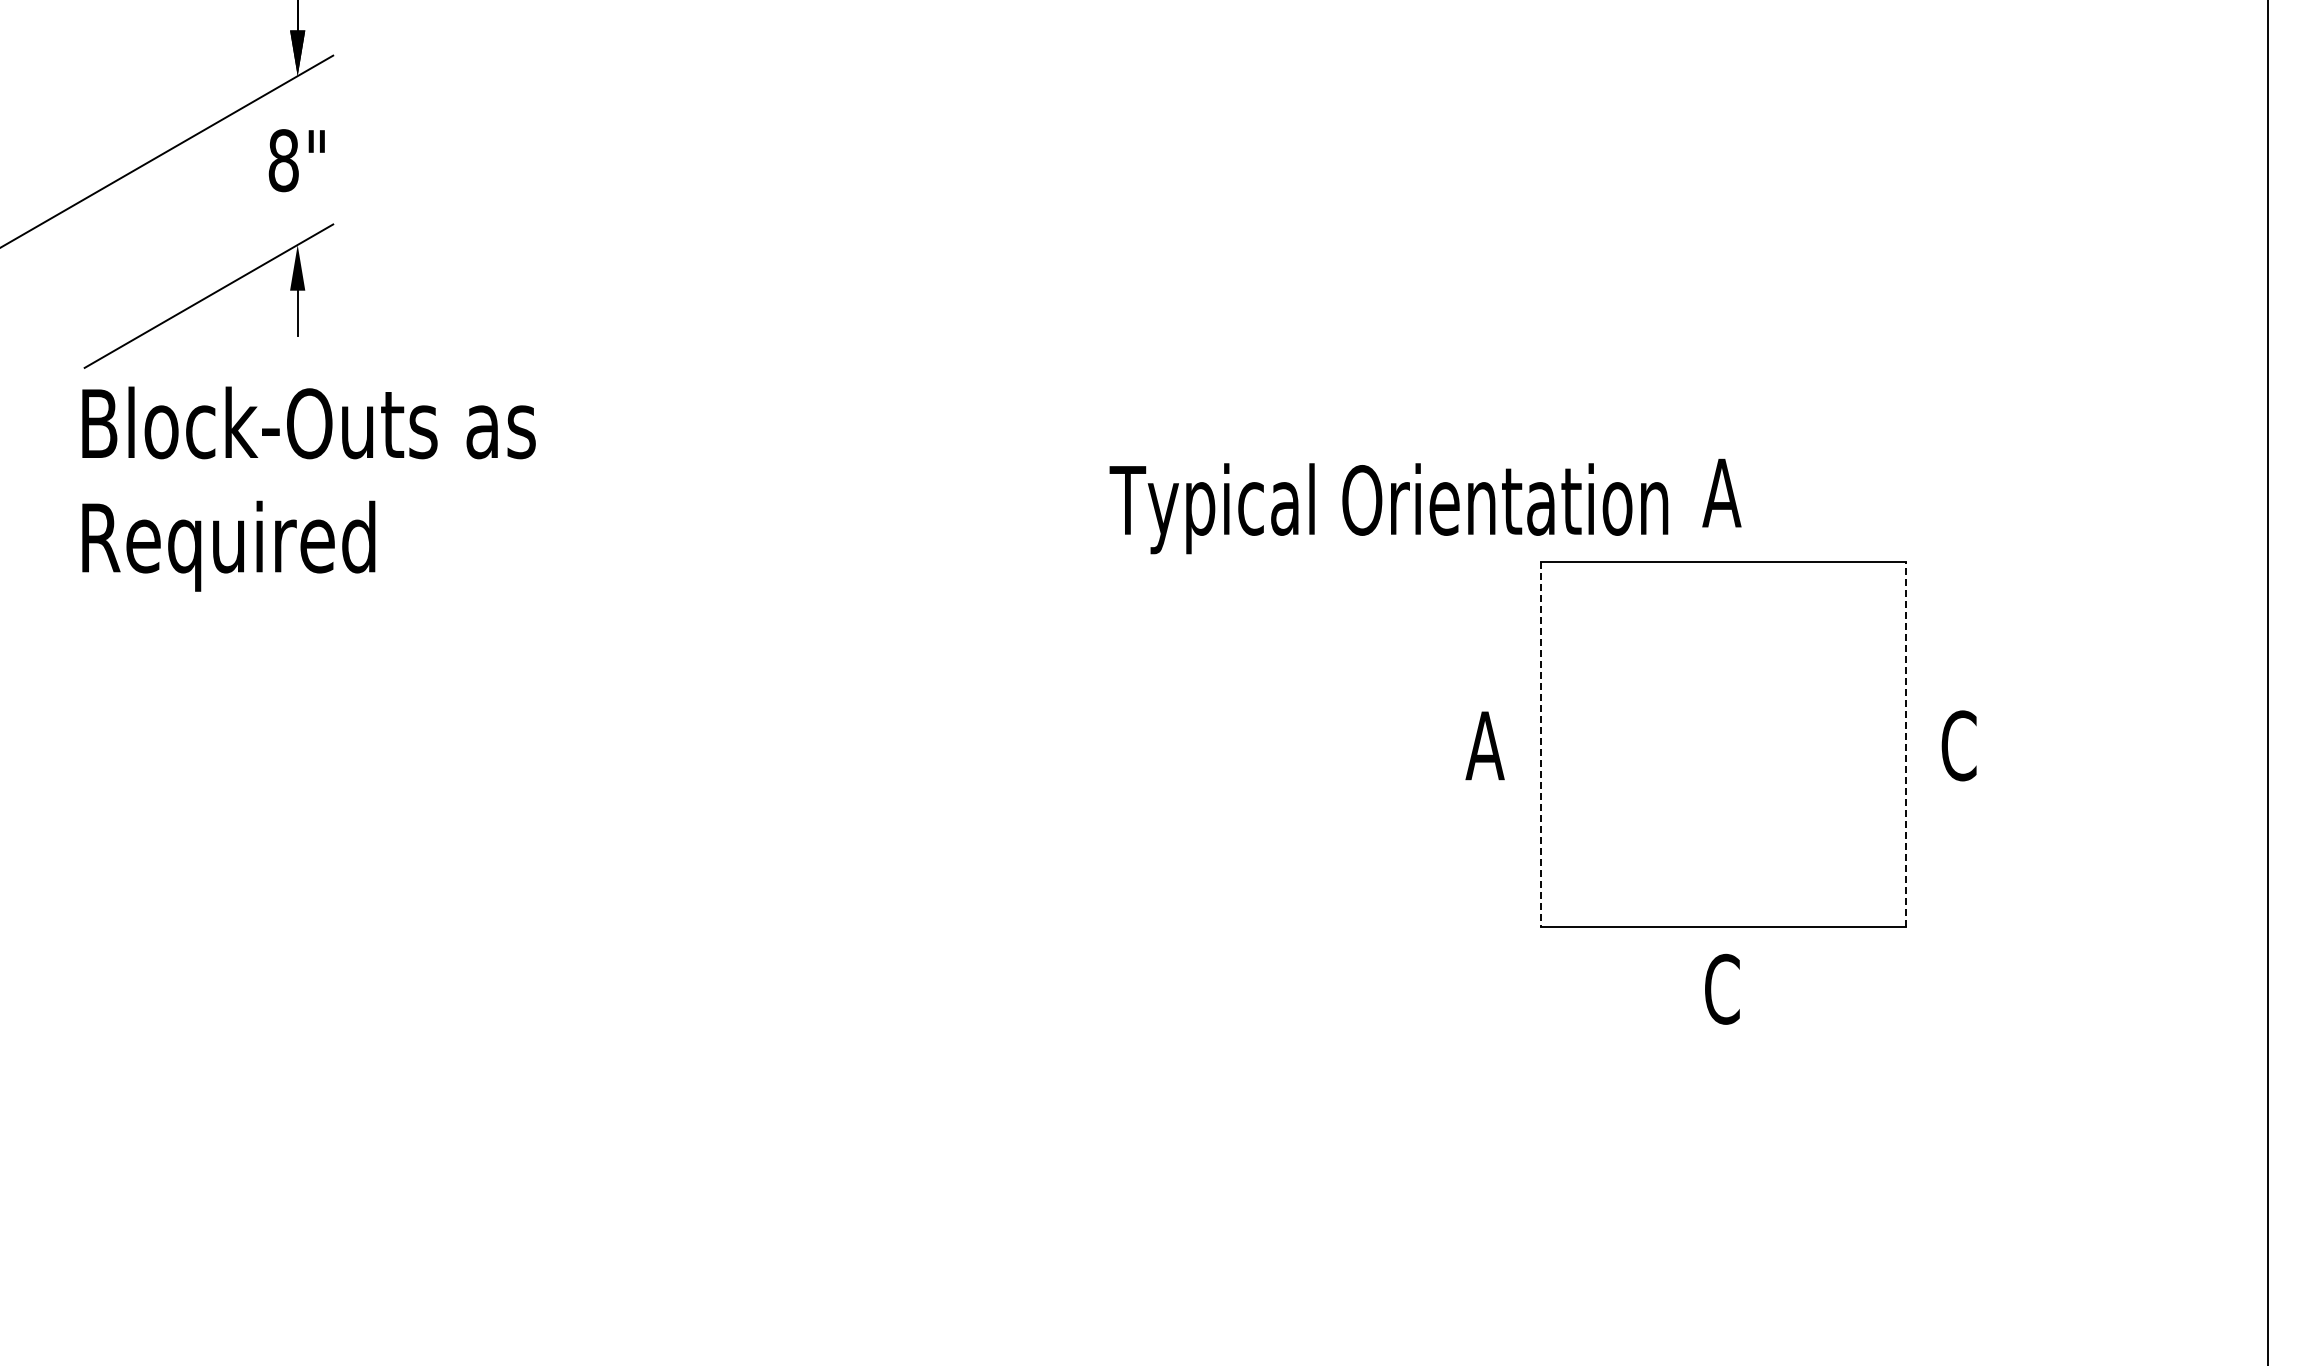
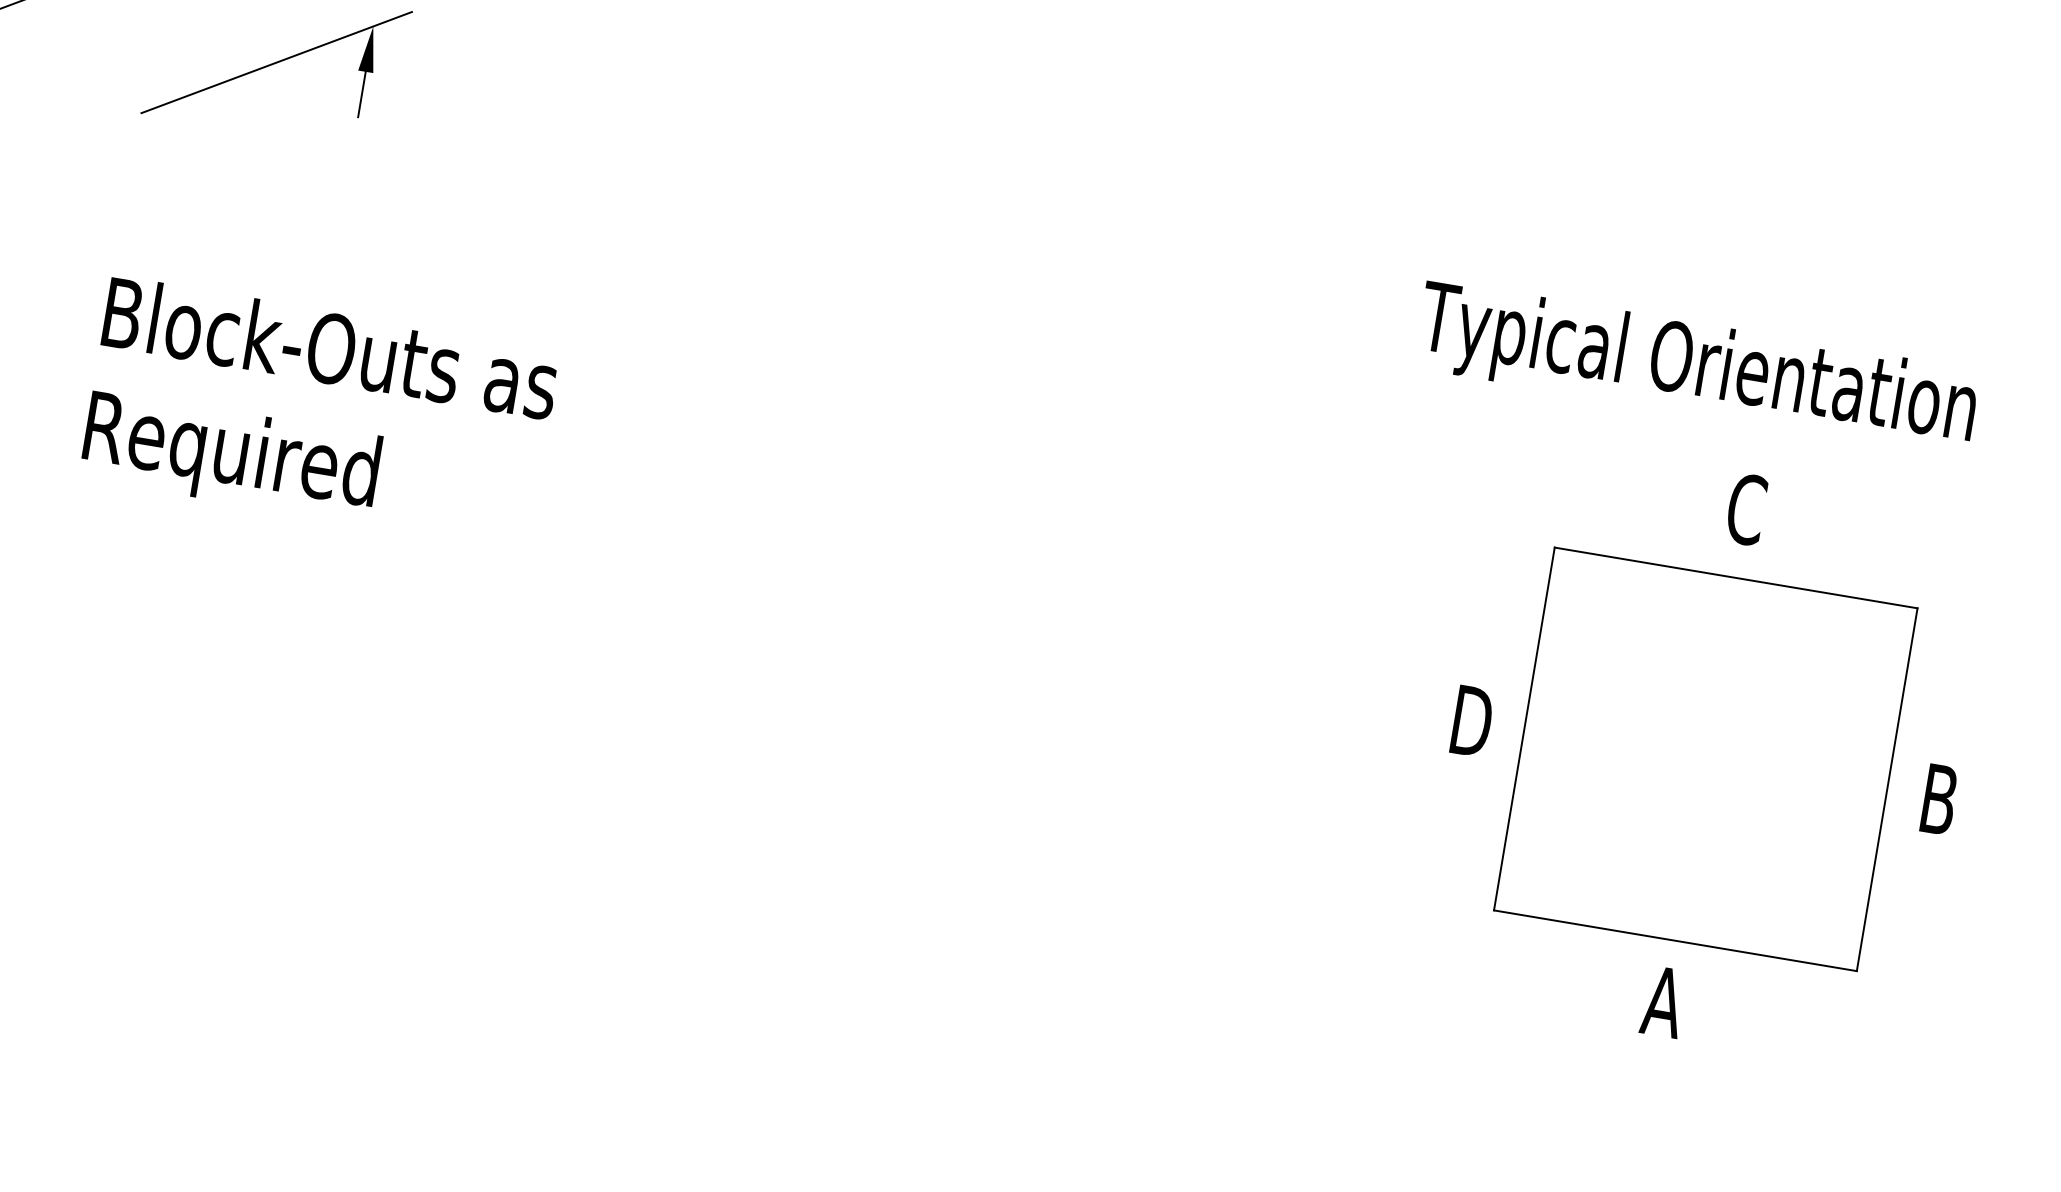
text: (308, 488) -> (319, 412), moved
text: (1721, 492) -> (1745, 508), A -> C
text: (1388, 508) -> (1696, 368), moved
line: (1540, 744) -> (1524, 728), dashed -> solid
line: (1906, 744) -> (1887, 789), dashed -> solid
text: (1485, 745) -> (1469, 720), A -> D
text: (1958, 745) -> (1938, 799), C -> B
text: (1721, 988) -> (1663, 1001), C -> A

